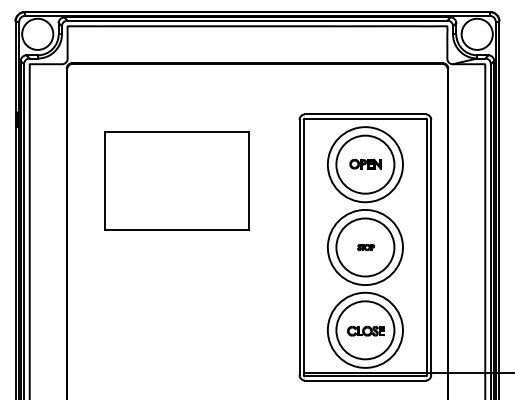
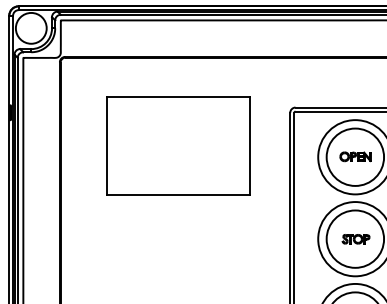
part: (176, 180) -> (178, 145), moved
part: (365, 247) -> (355, 239), size x1.67

